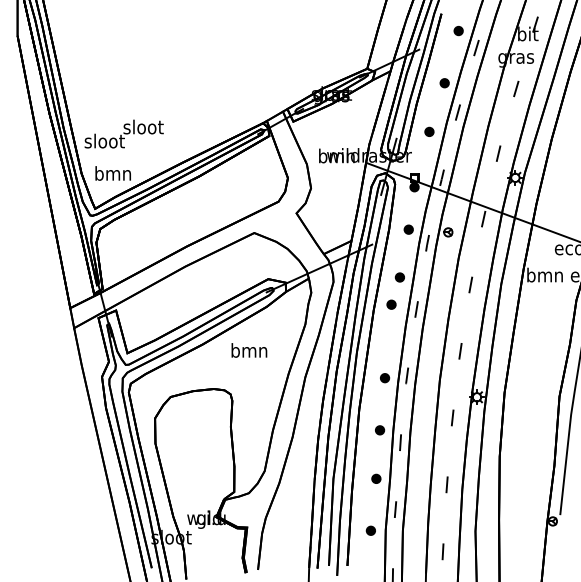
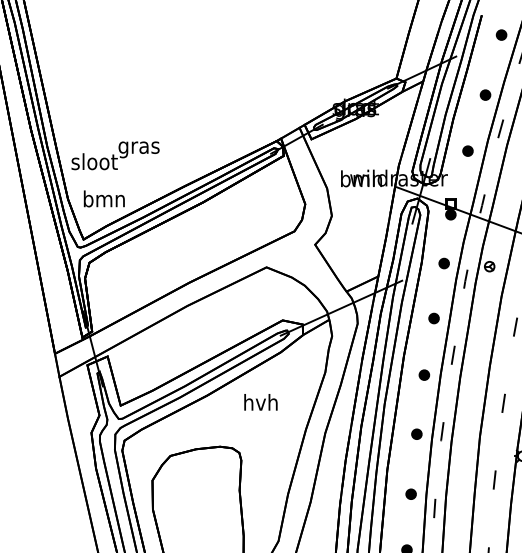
text: (143, 128) -> (139, 147), sloot -> gras
part: (391, 304) -> (424, 374), moved
text: (249, 350) -> (261, 402), bmn -> hvh

